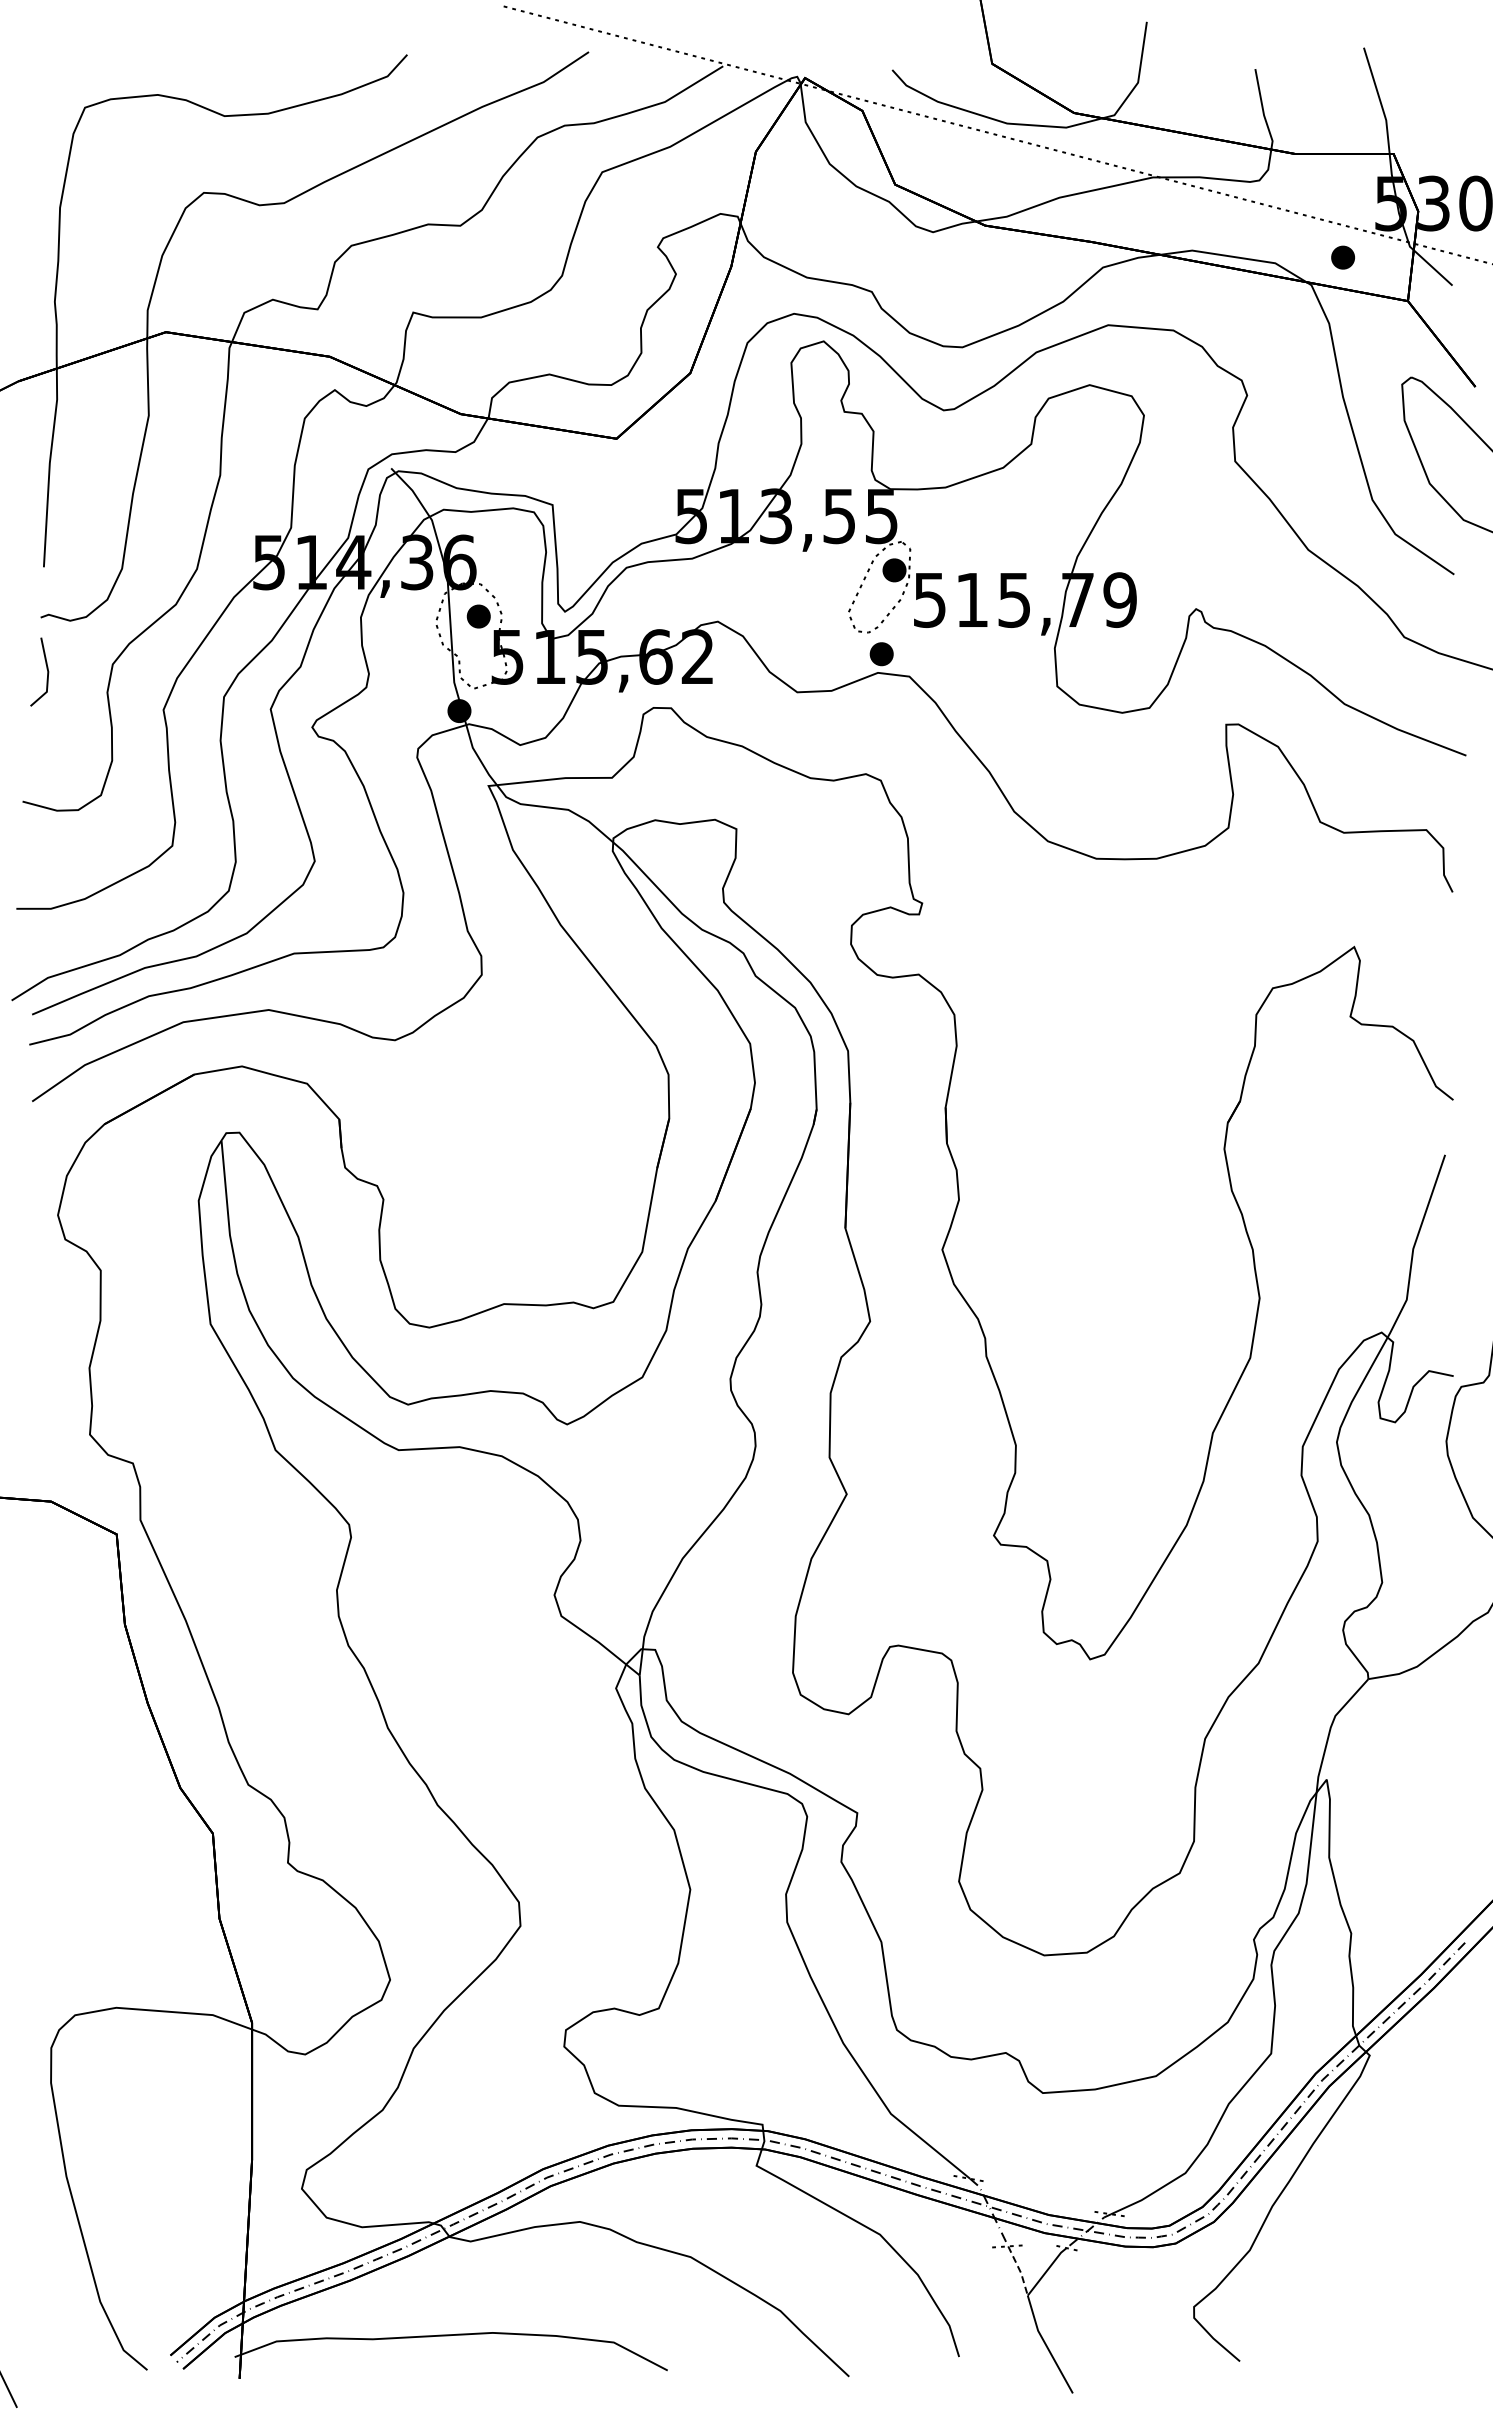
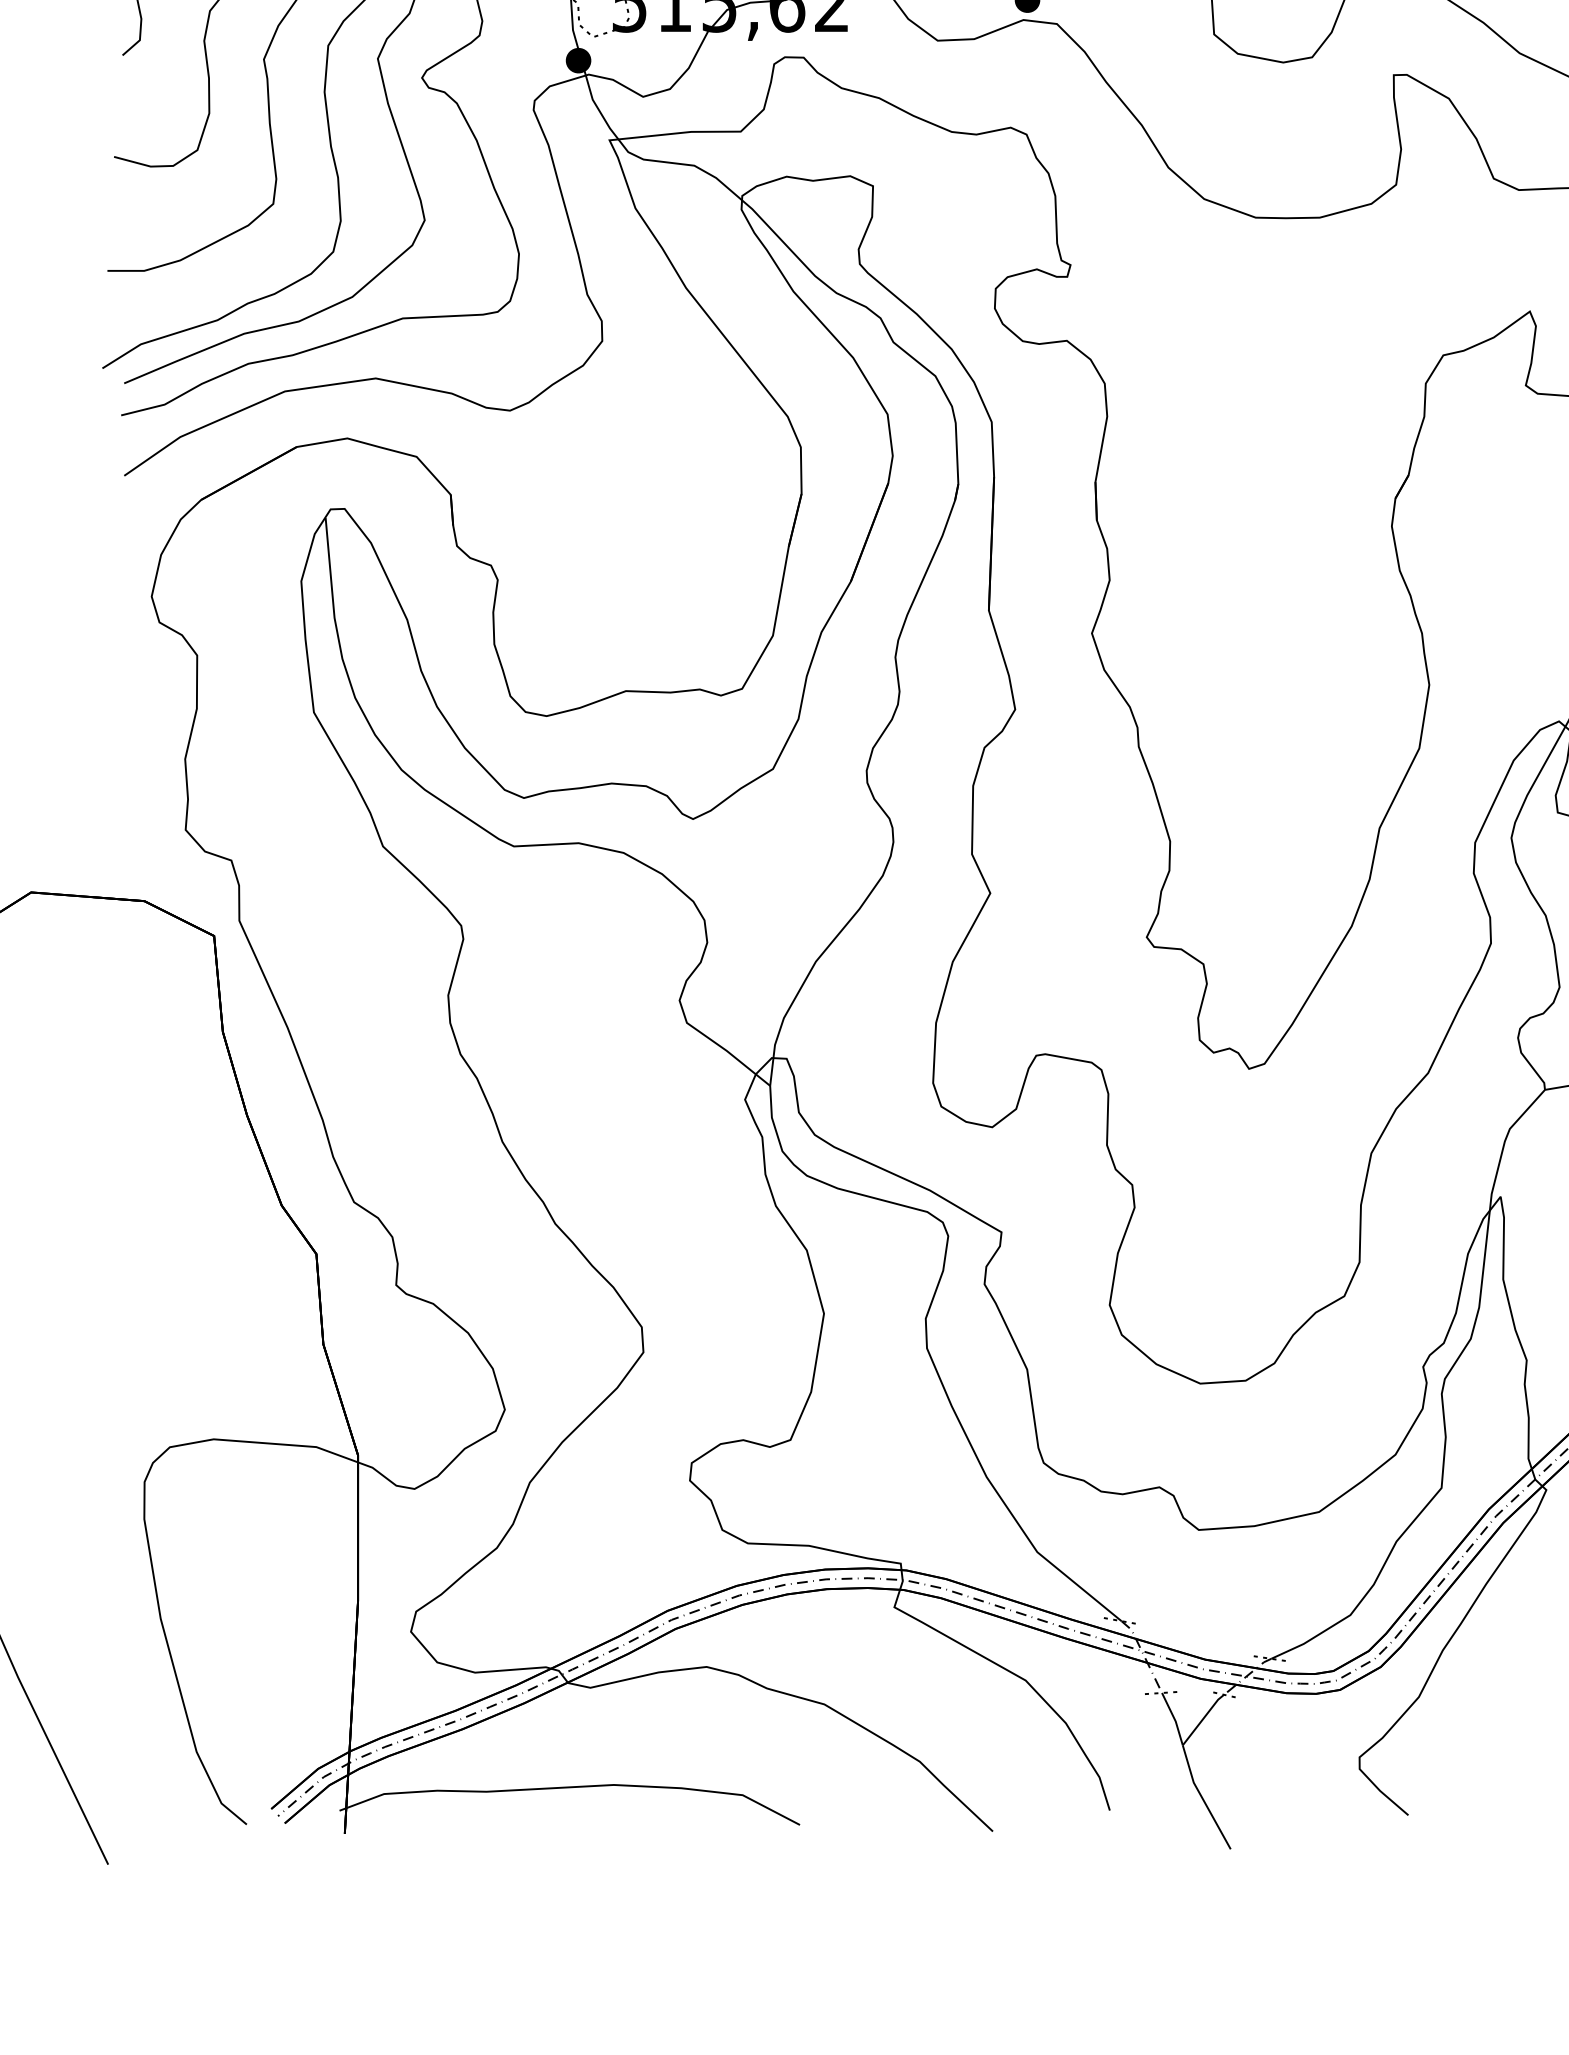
line: (1020, 2271) -> (1175, 1719), dashed -> solid

